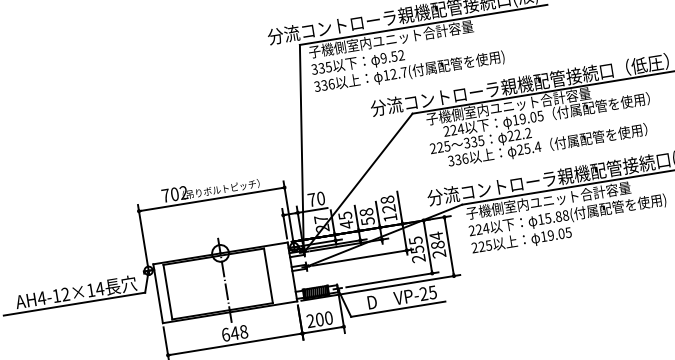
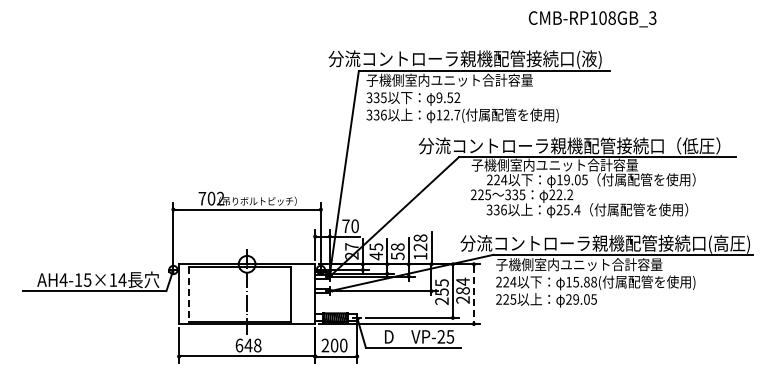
text: (543, 236) -> (568, 299), 19.05 -> 29.05
line: (448, 247) -> (473, 294), solid -> dashed
line: (167, 292) -> (188, 294), solid -> dashed
text: (65, 293) -> (87, 279), AH4-12×14 -> AH4-15×14

